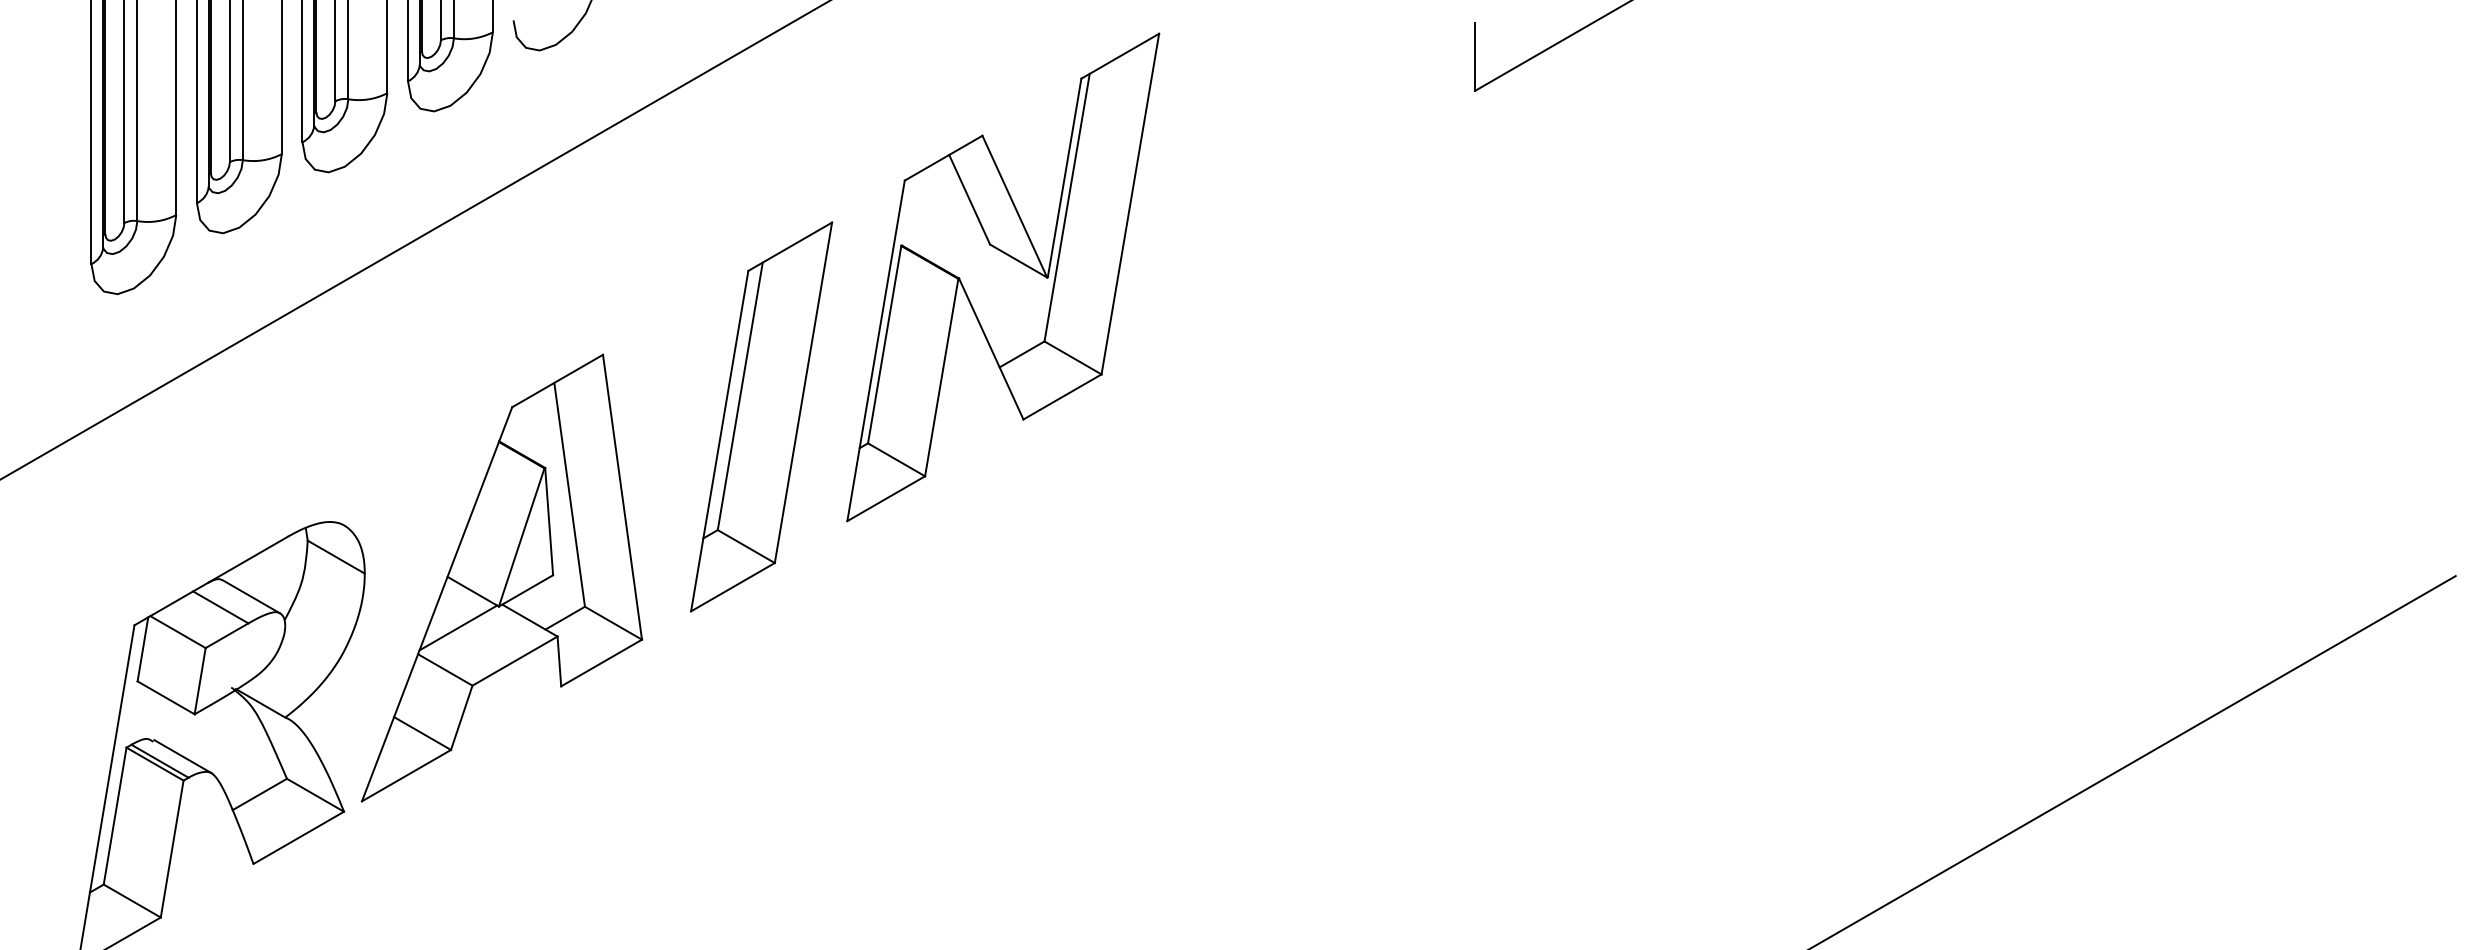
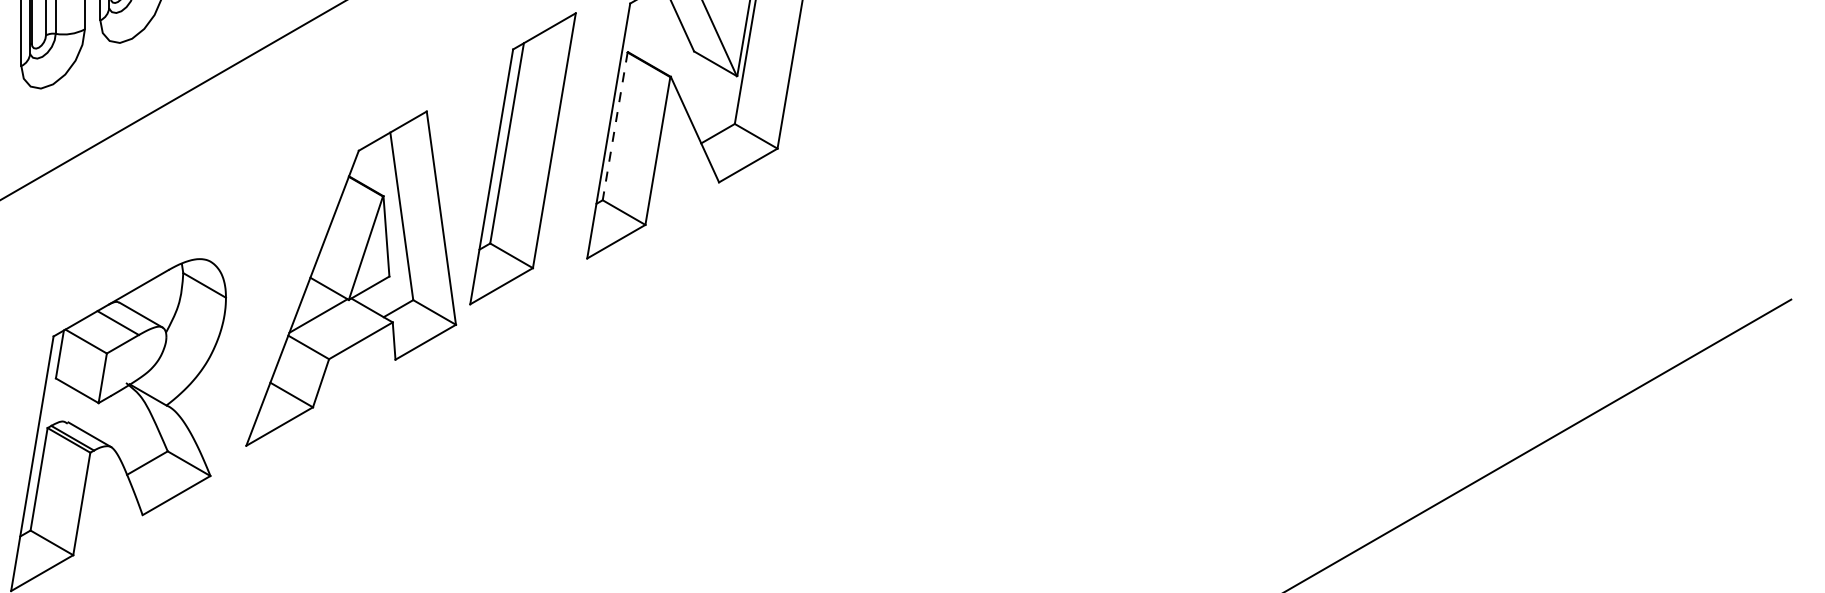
line: (884, 345) -> (615, 127), solid -> dashed
part: (761, 416) -> (522, 158), moved
part: (501, 577) -> (350, 278), moved

